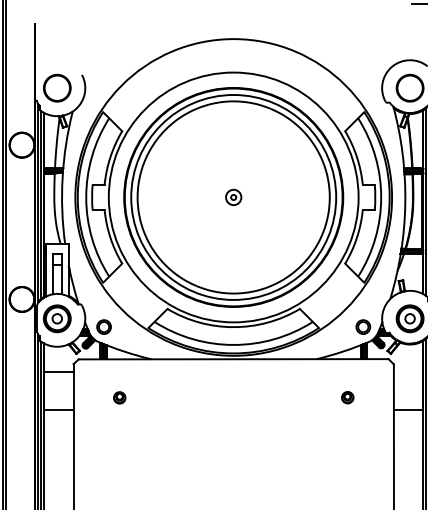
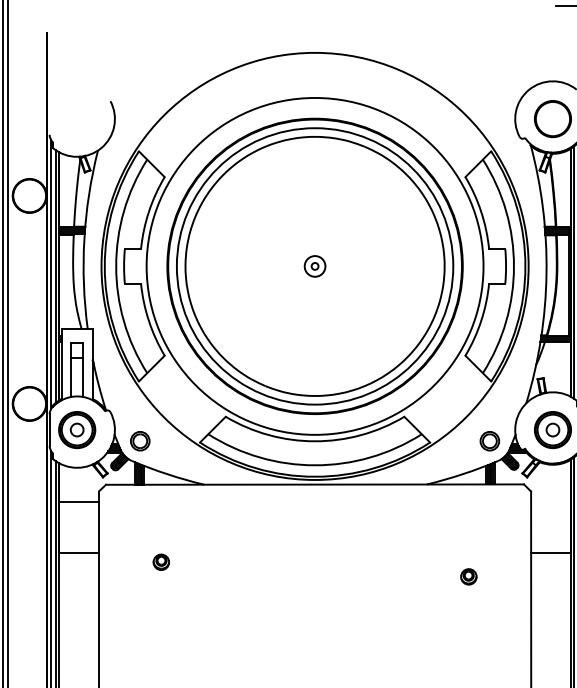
part: (57, 87) -> (77, 118), removed
part: (119, 397) -> (161, 561), moved
part: (347, 397) -> (468, 576), moved

